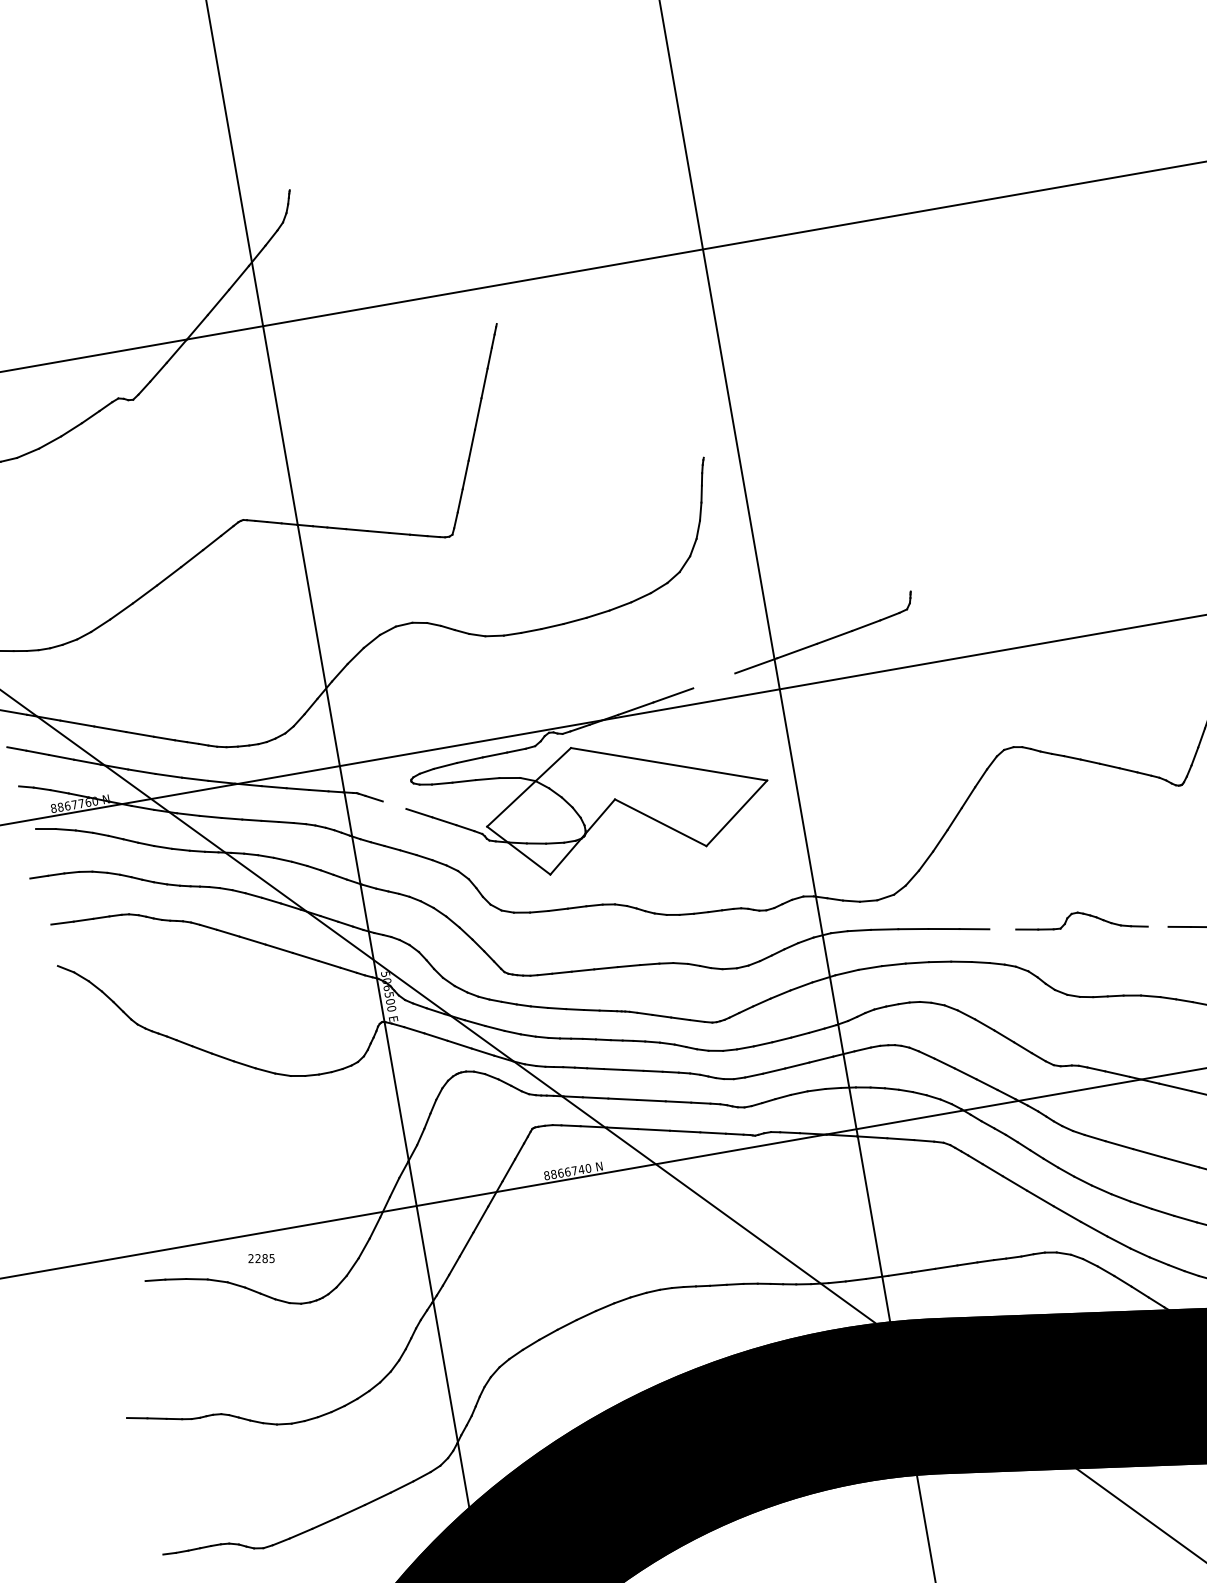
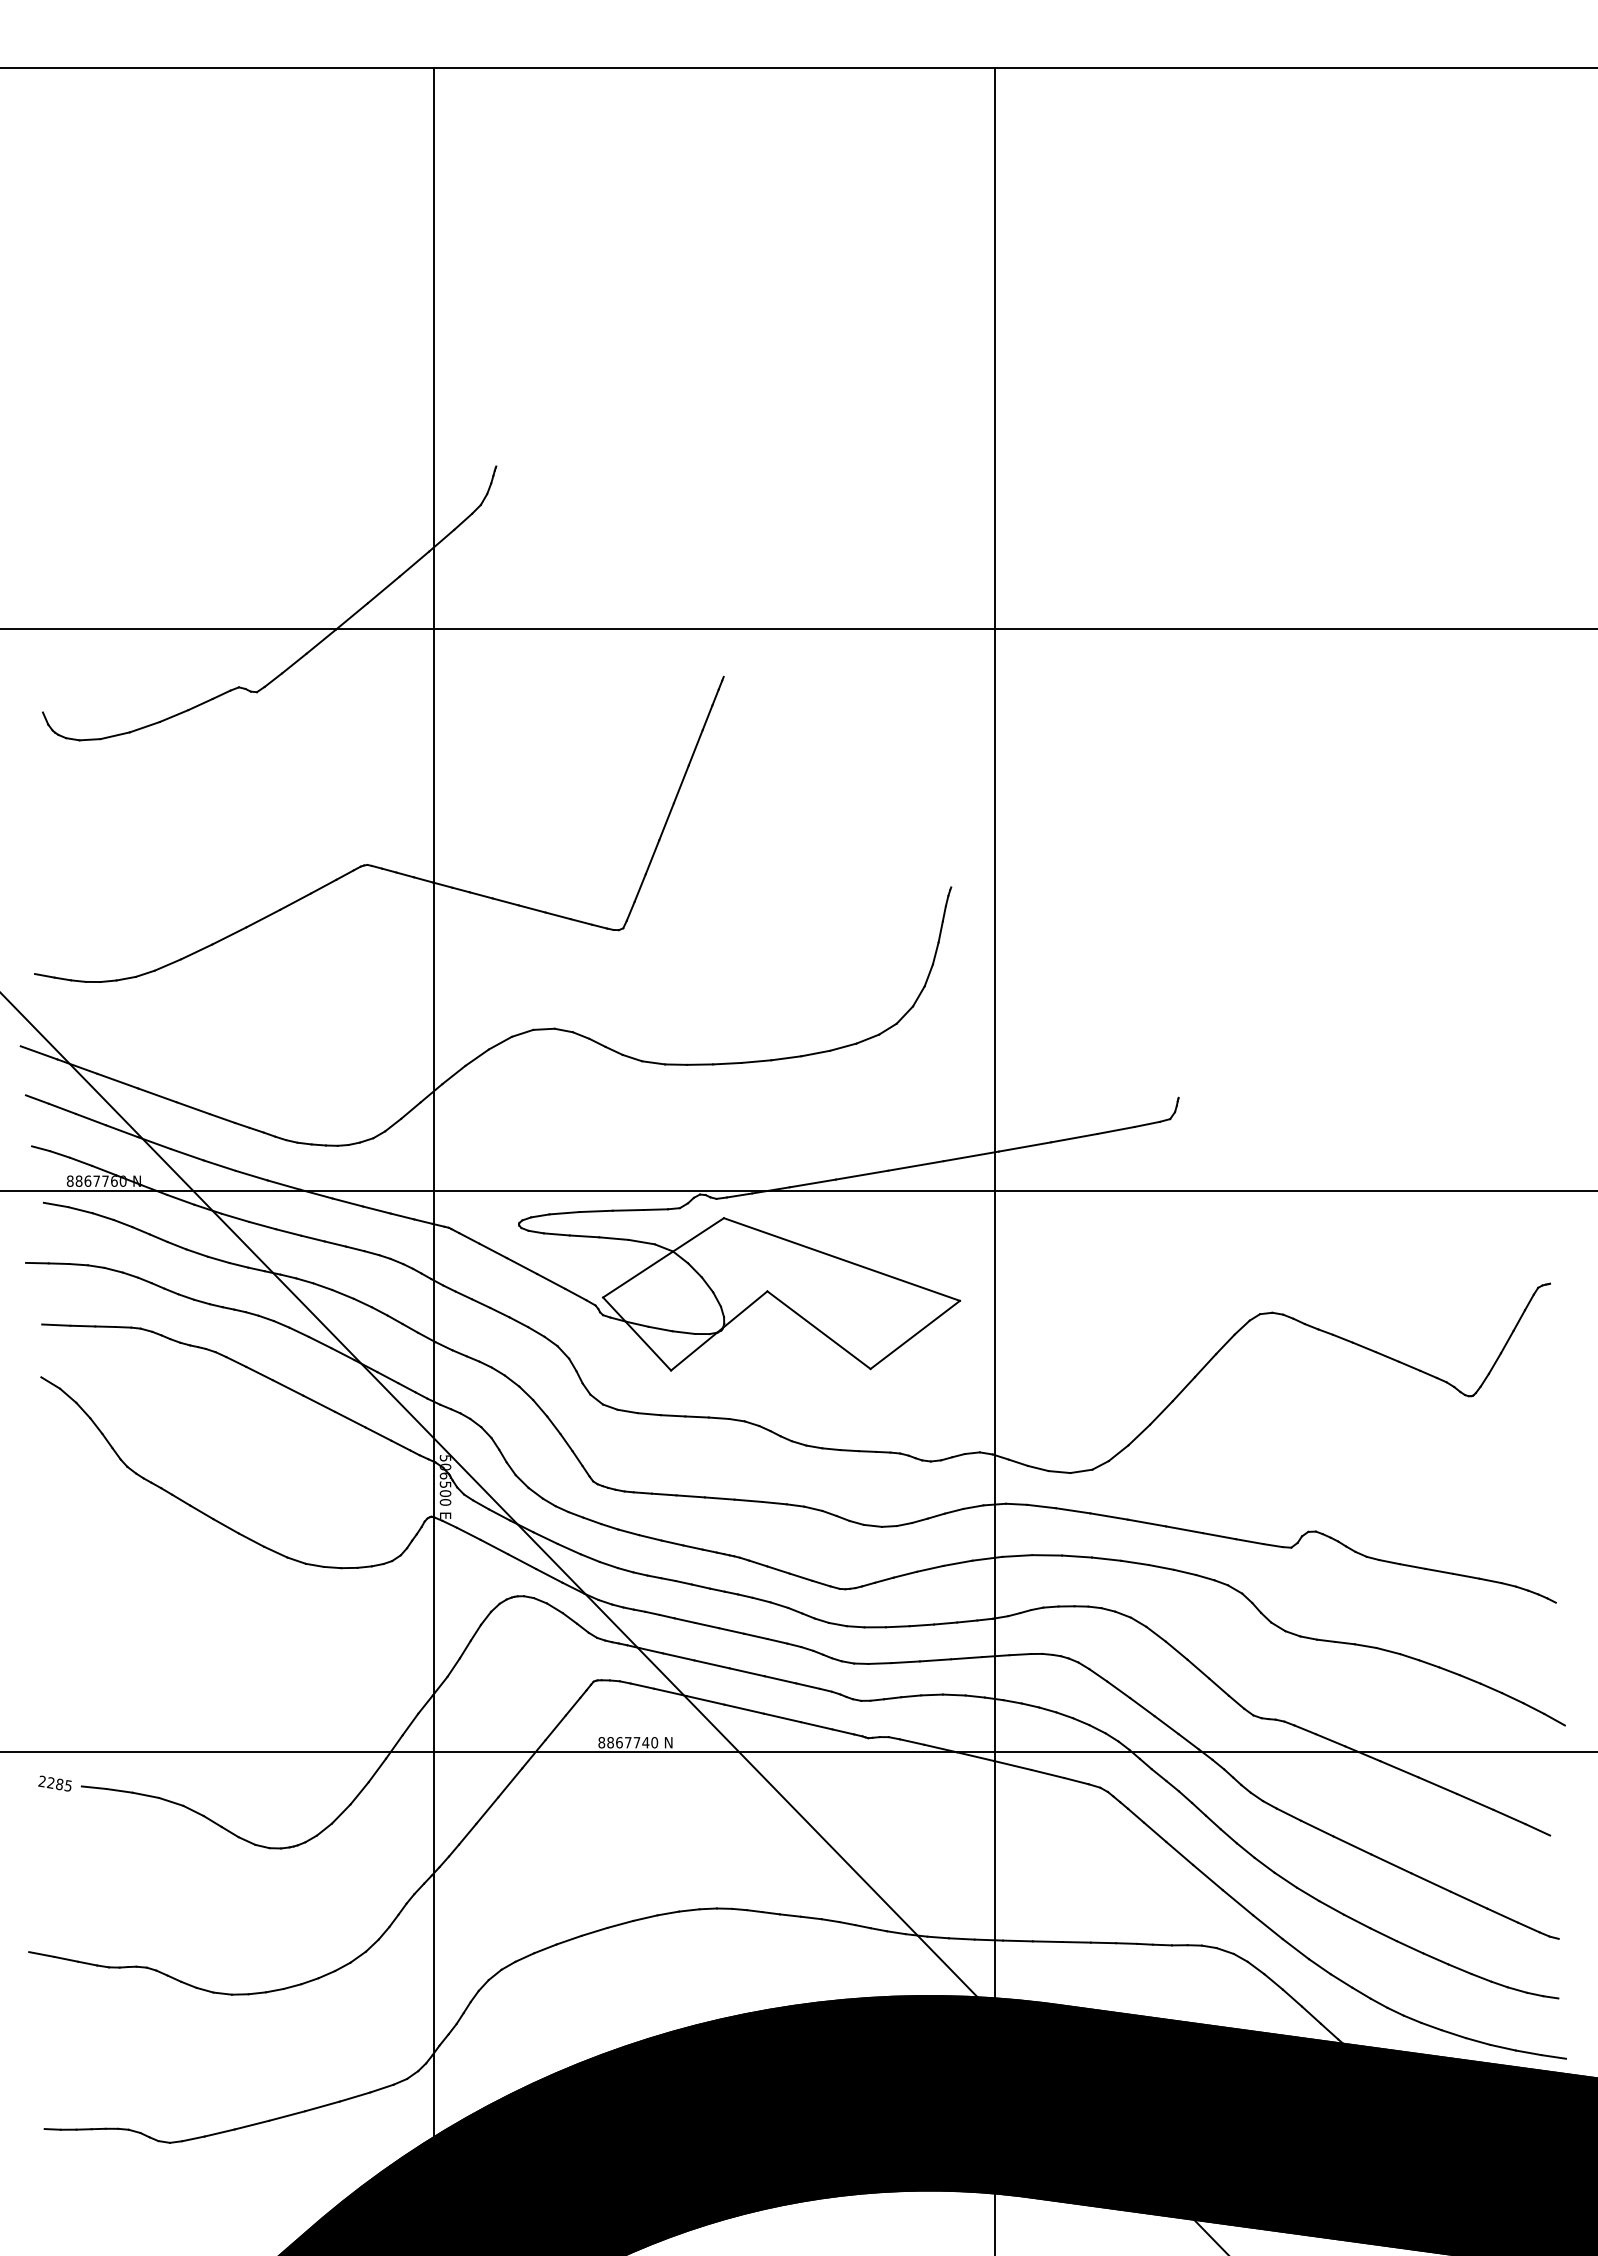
line: (713, 680) -> (915, 1165), added
line: (394, 805) -> (492, 1250), added
line: (1158, 926) -> (1412, 1566), added
line: (1002, 929) -> (1219, 1536), added
text: (567, 1172) -> (627, 1742), 8866740 -> 8867740
text: (260, 1258) -> (54, 1783), moved

